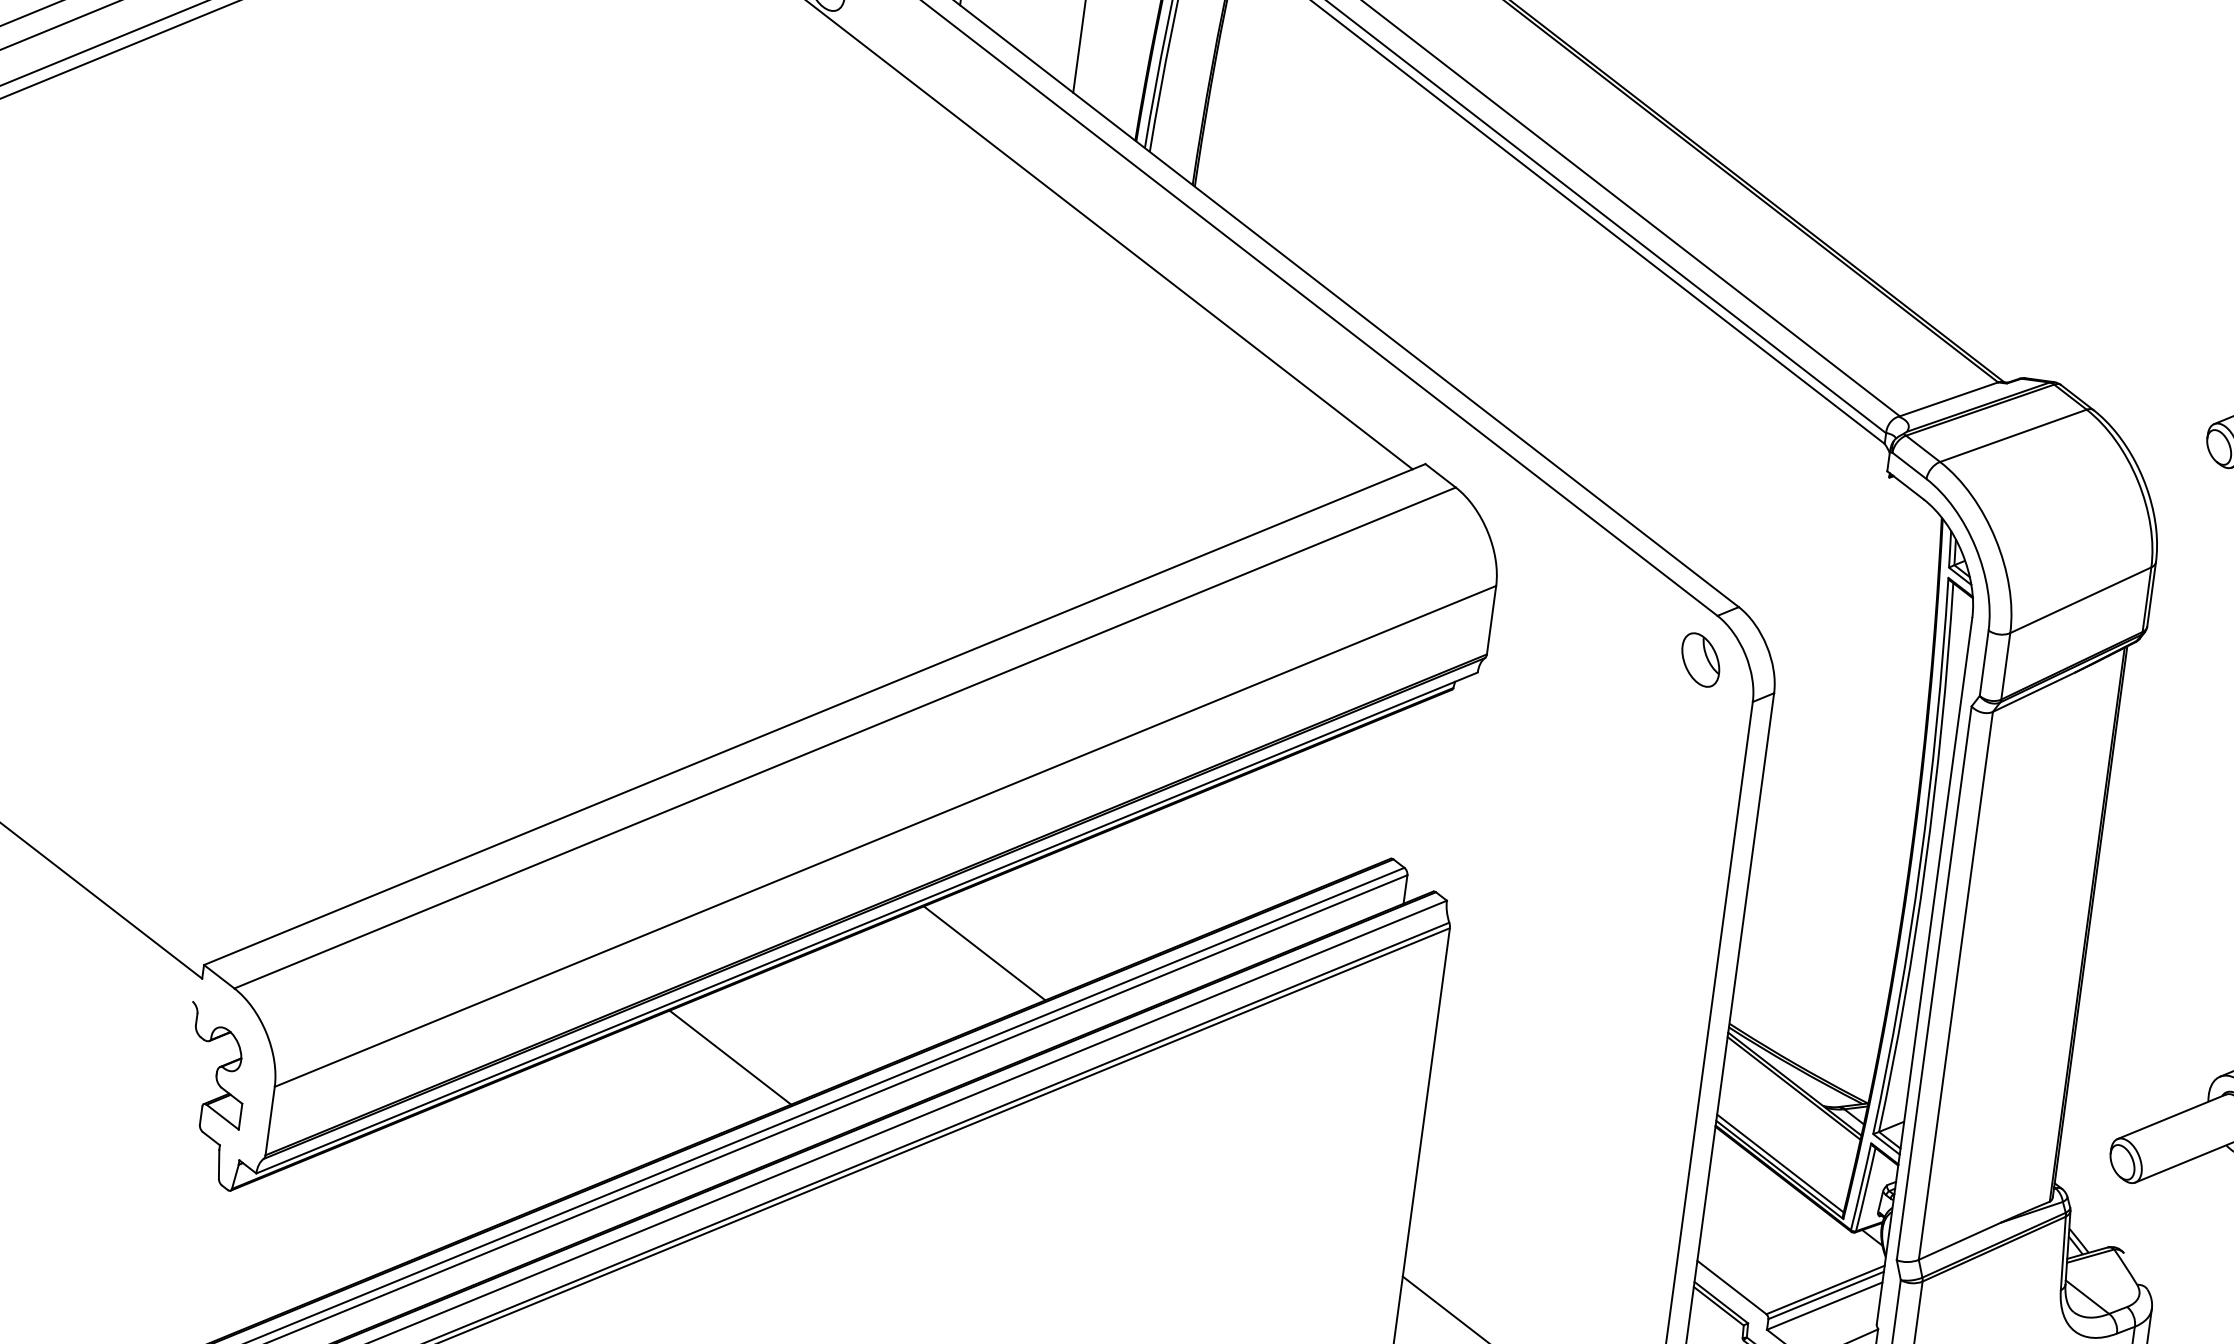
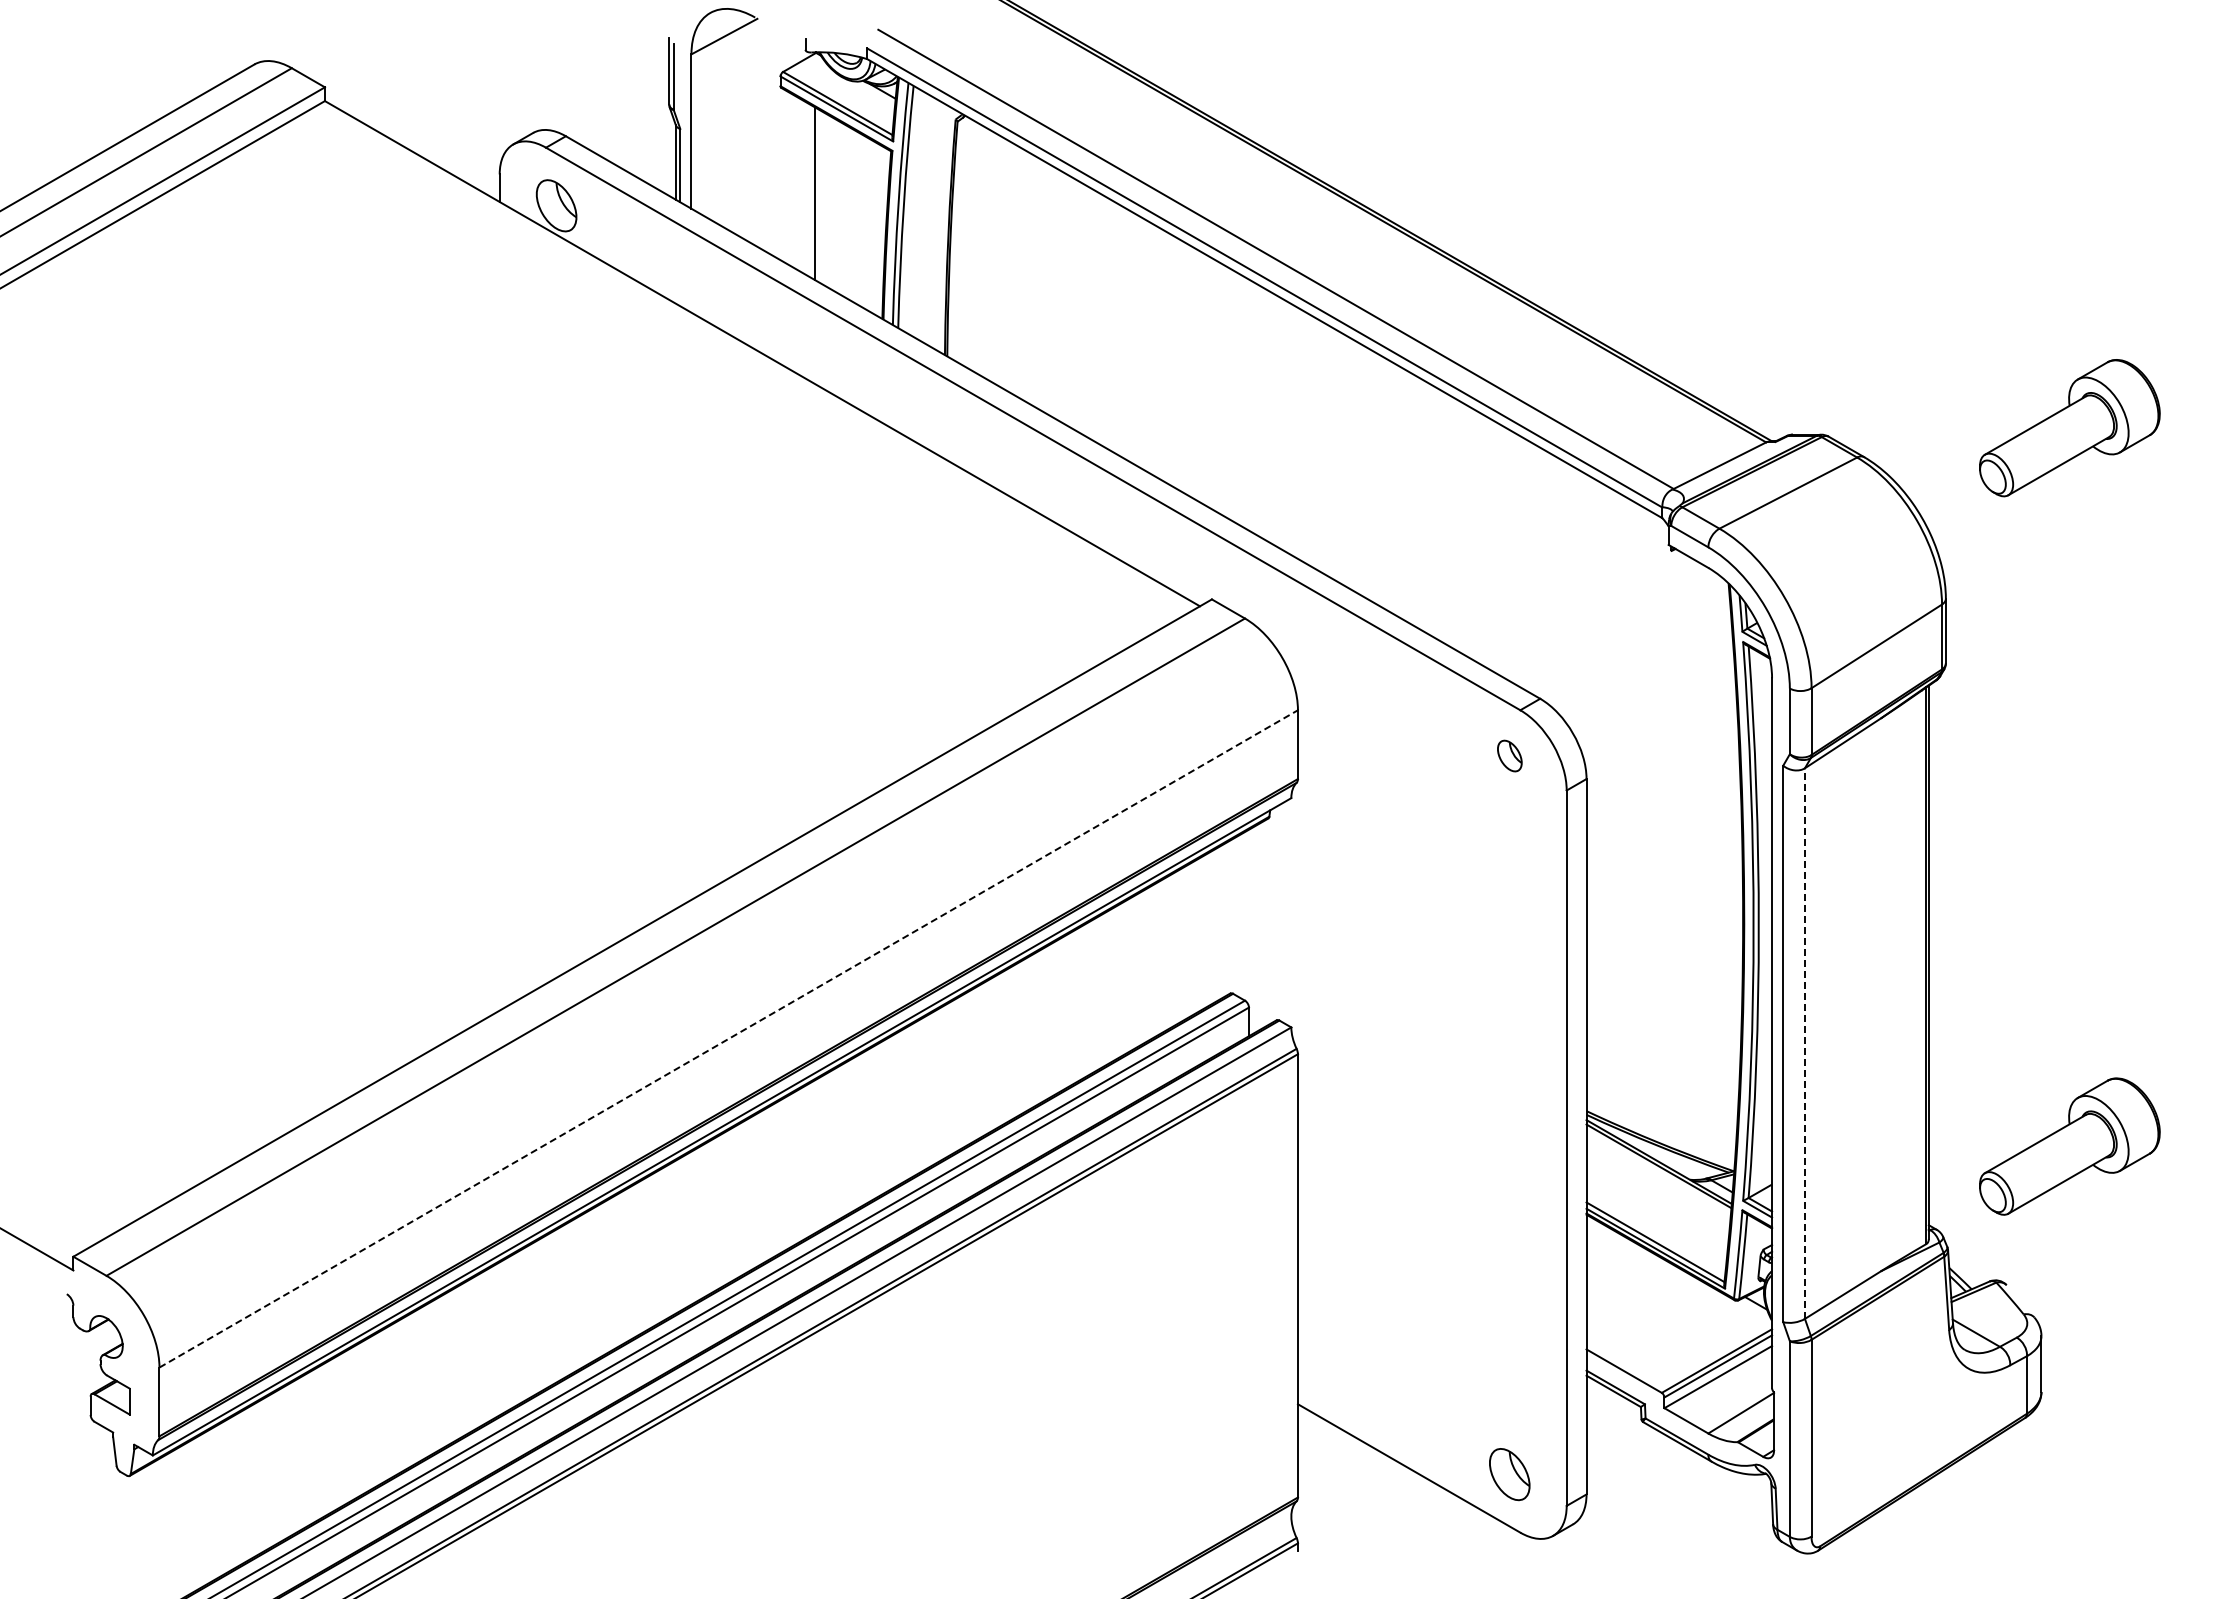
part: (1700, 659) -> (1509, 755), size x0.6
line: (886, 836) -> (729, 1038), solid -> dashed
line: (984, 952) -> (841, 1140), removed
line: (1955, 985) -> (1804, 1043), solid -> dashed
line: (729, 1057) -> (604, 1277), removed

